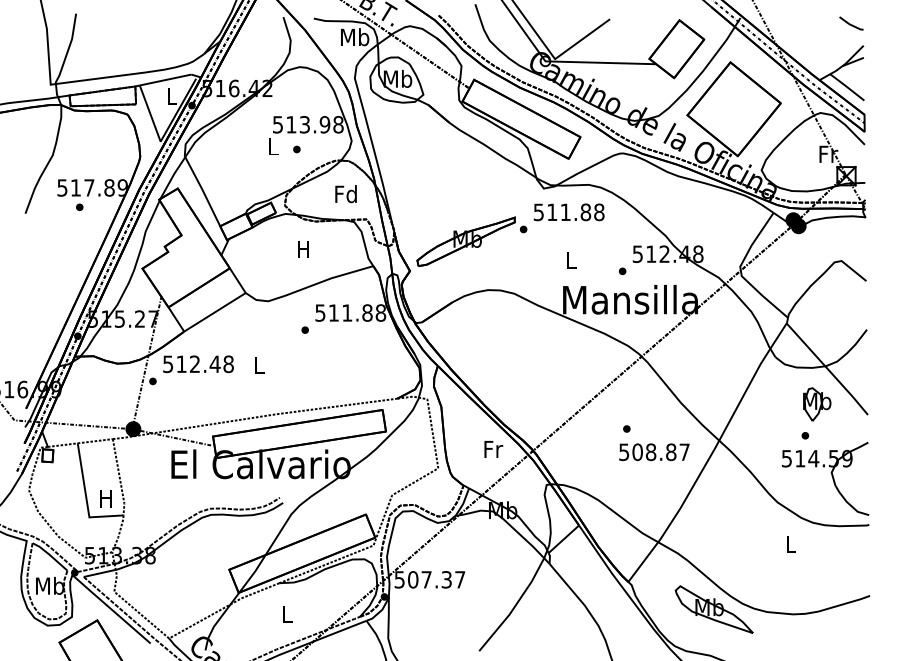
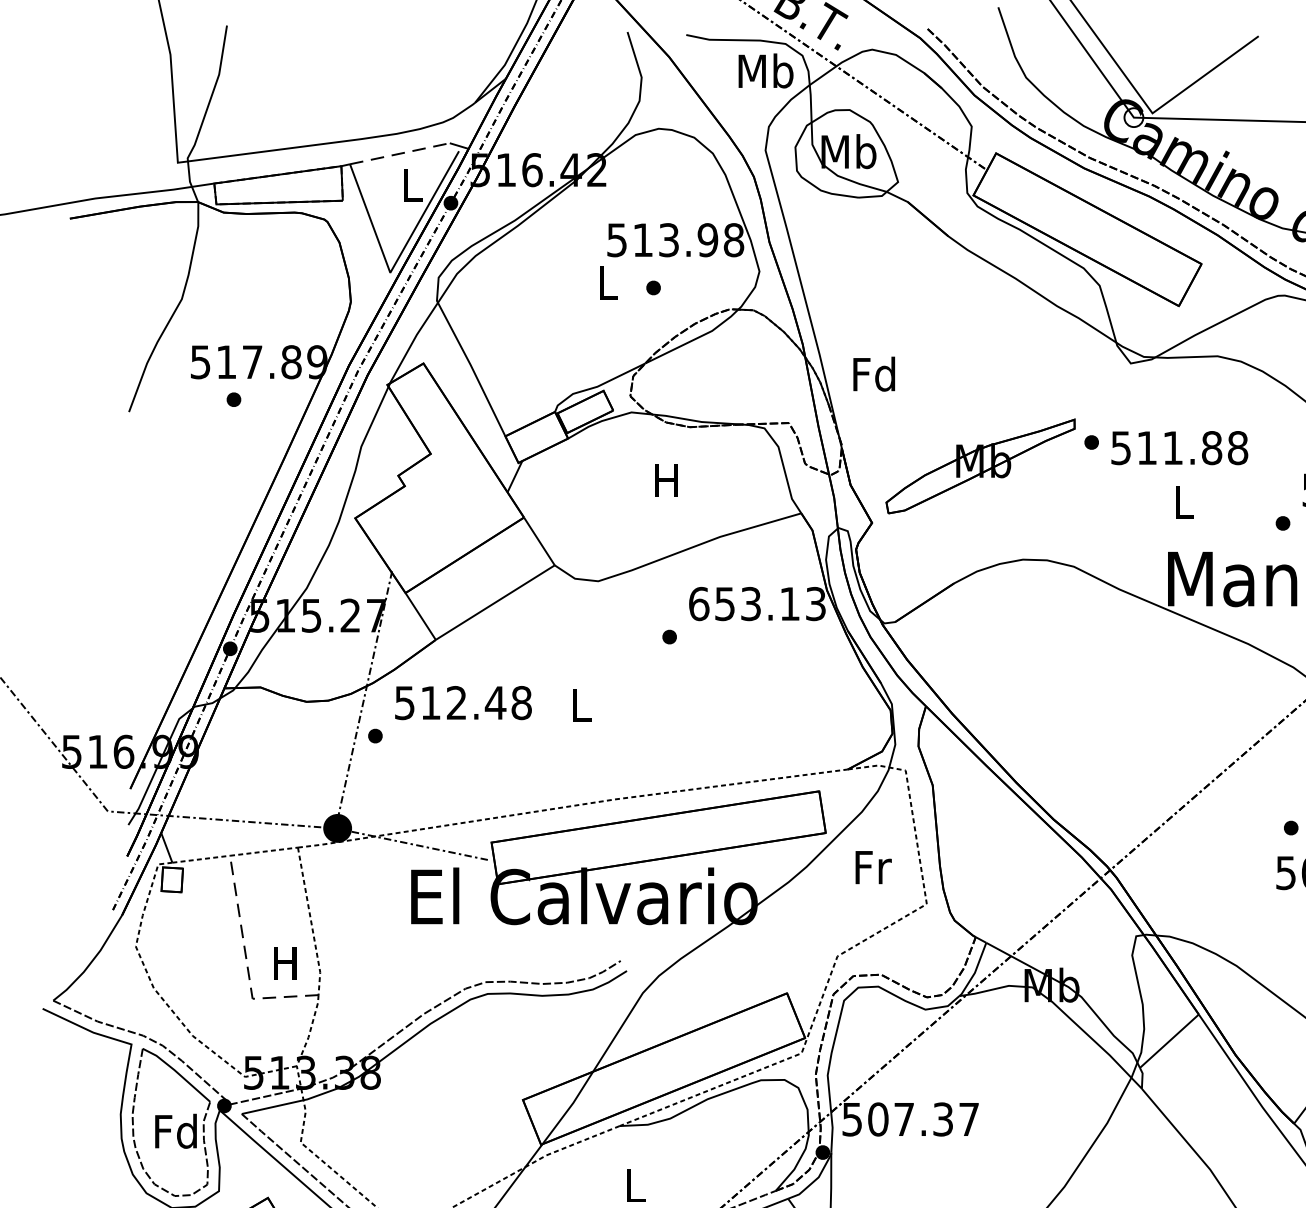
line: (166, 79) -> (401, 152), solid -> dashed
text: (345, 194) -> (873, 374), moved
text: (568, 212) -> (1178, 448), moved
text: (350, 312) -> (757, 602), 511.88 -> 653.13
text: (493, 449) -> (873, 867), moved
line: (86, 497) -> (247, 960), solid -> dashed
text: (50, 585) -> (177, 1130), Mb -> Fd

